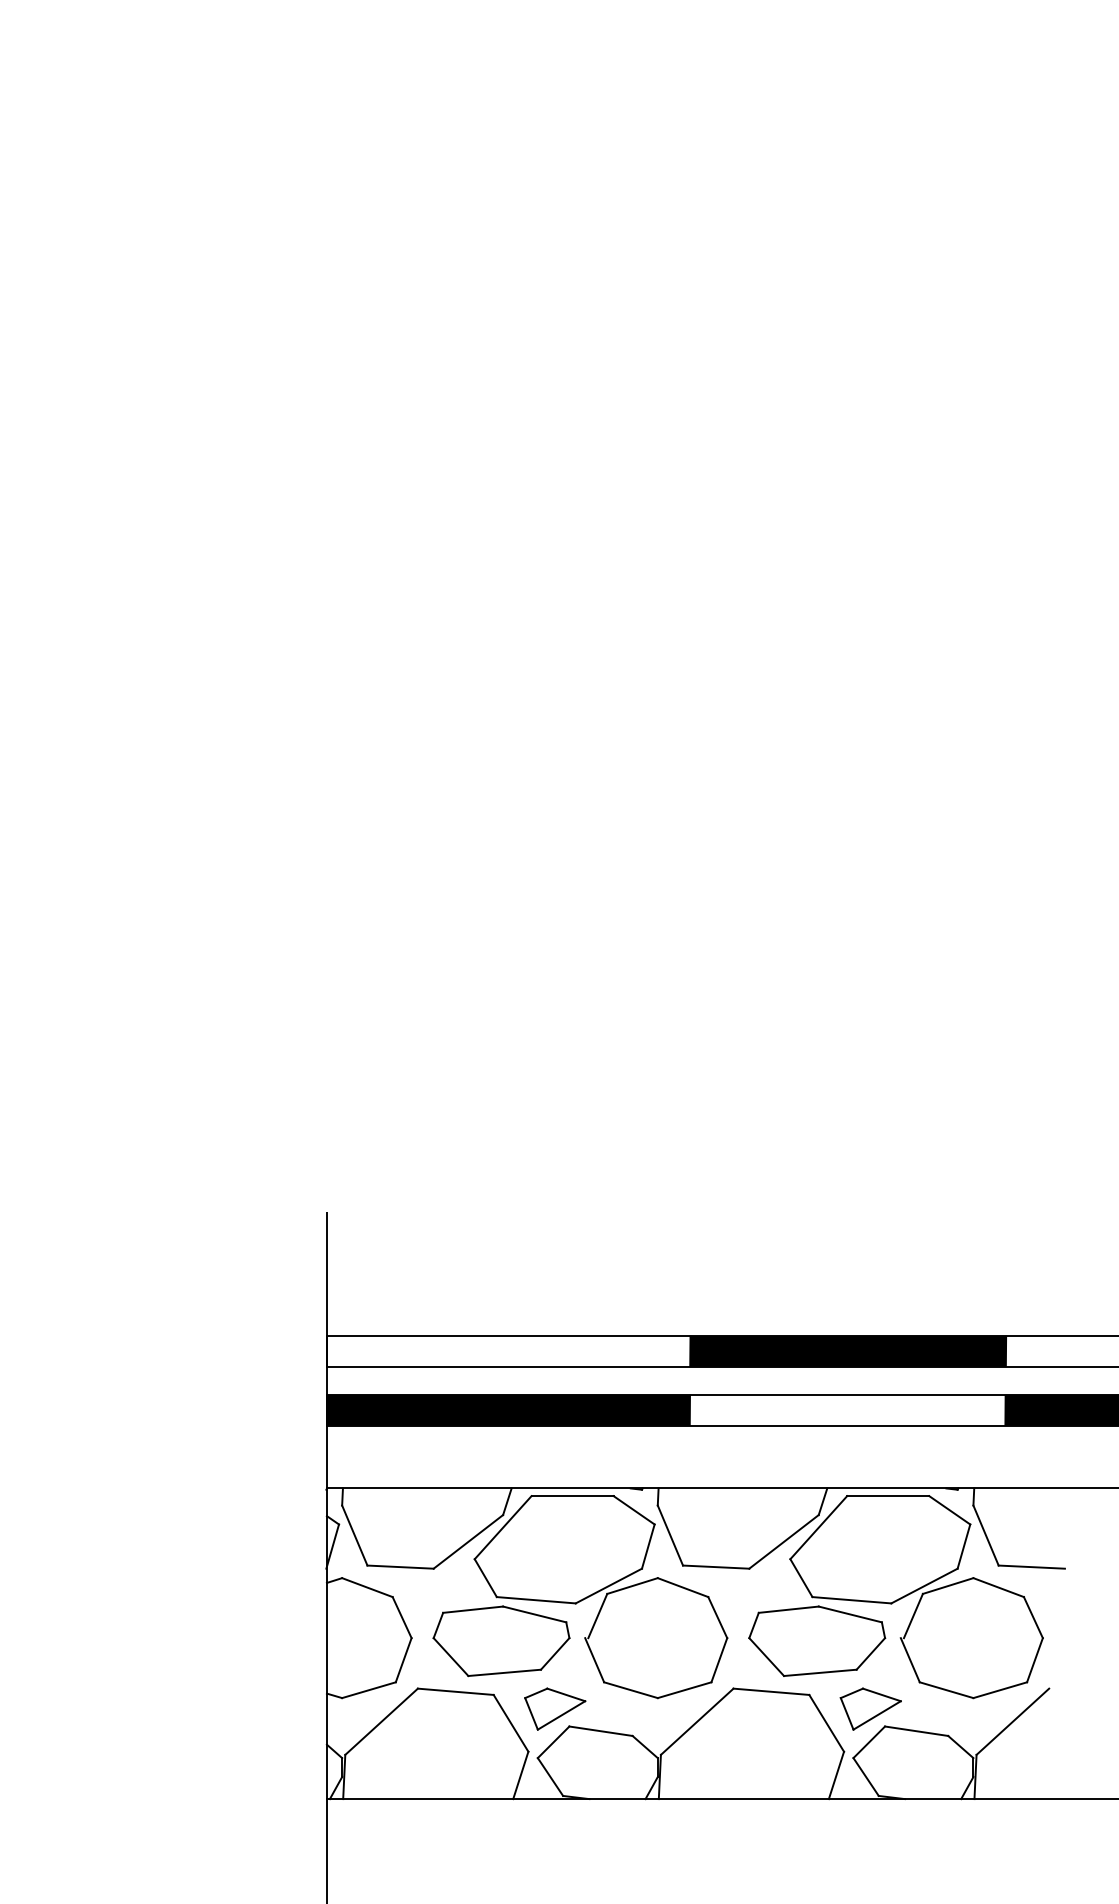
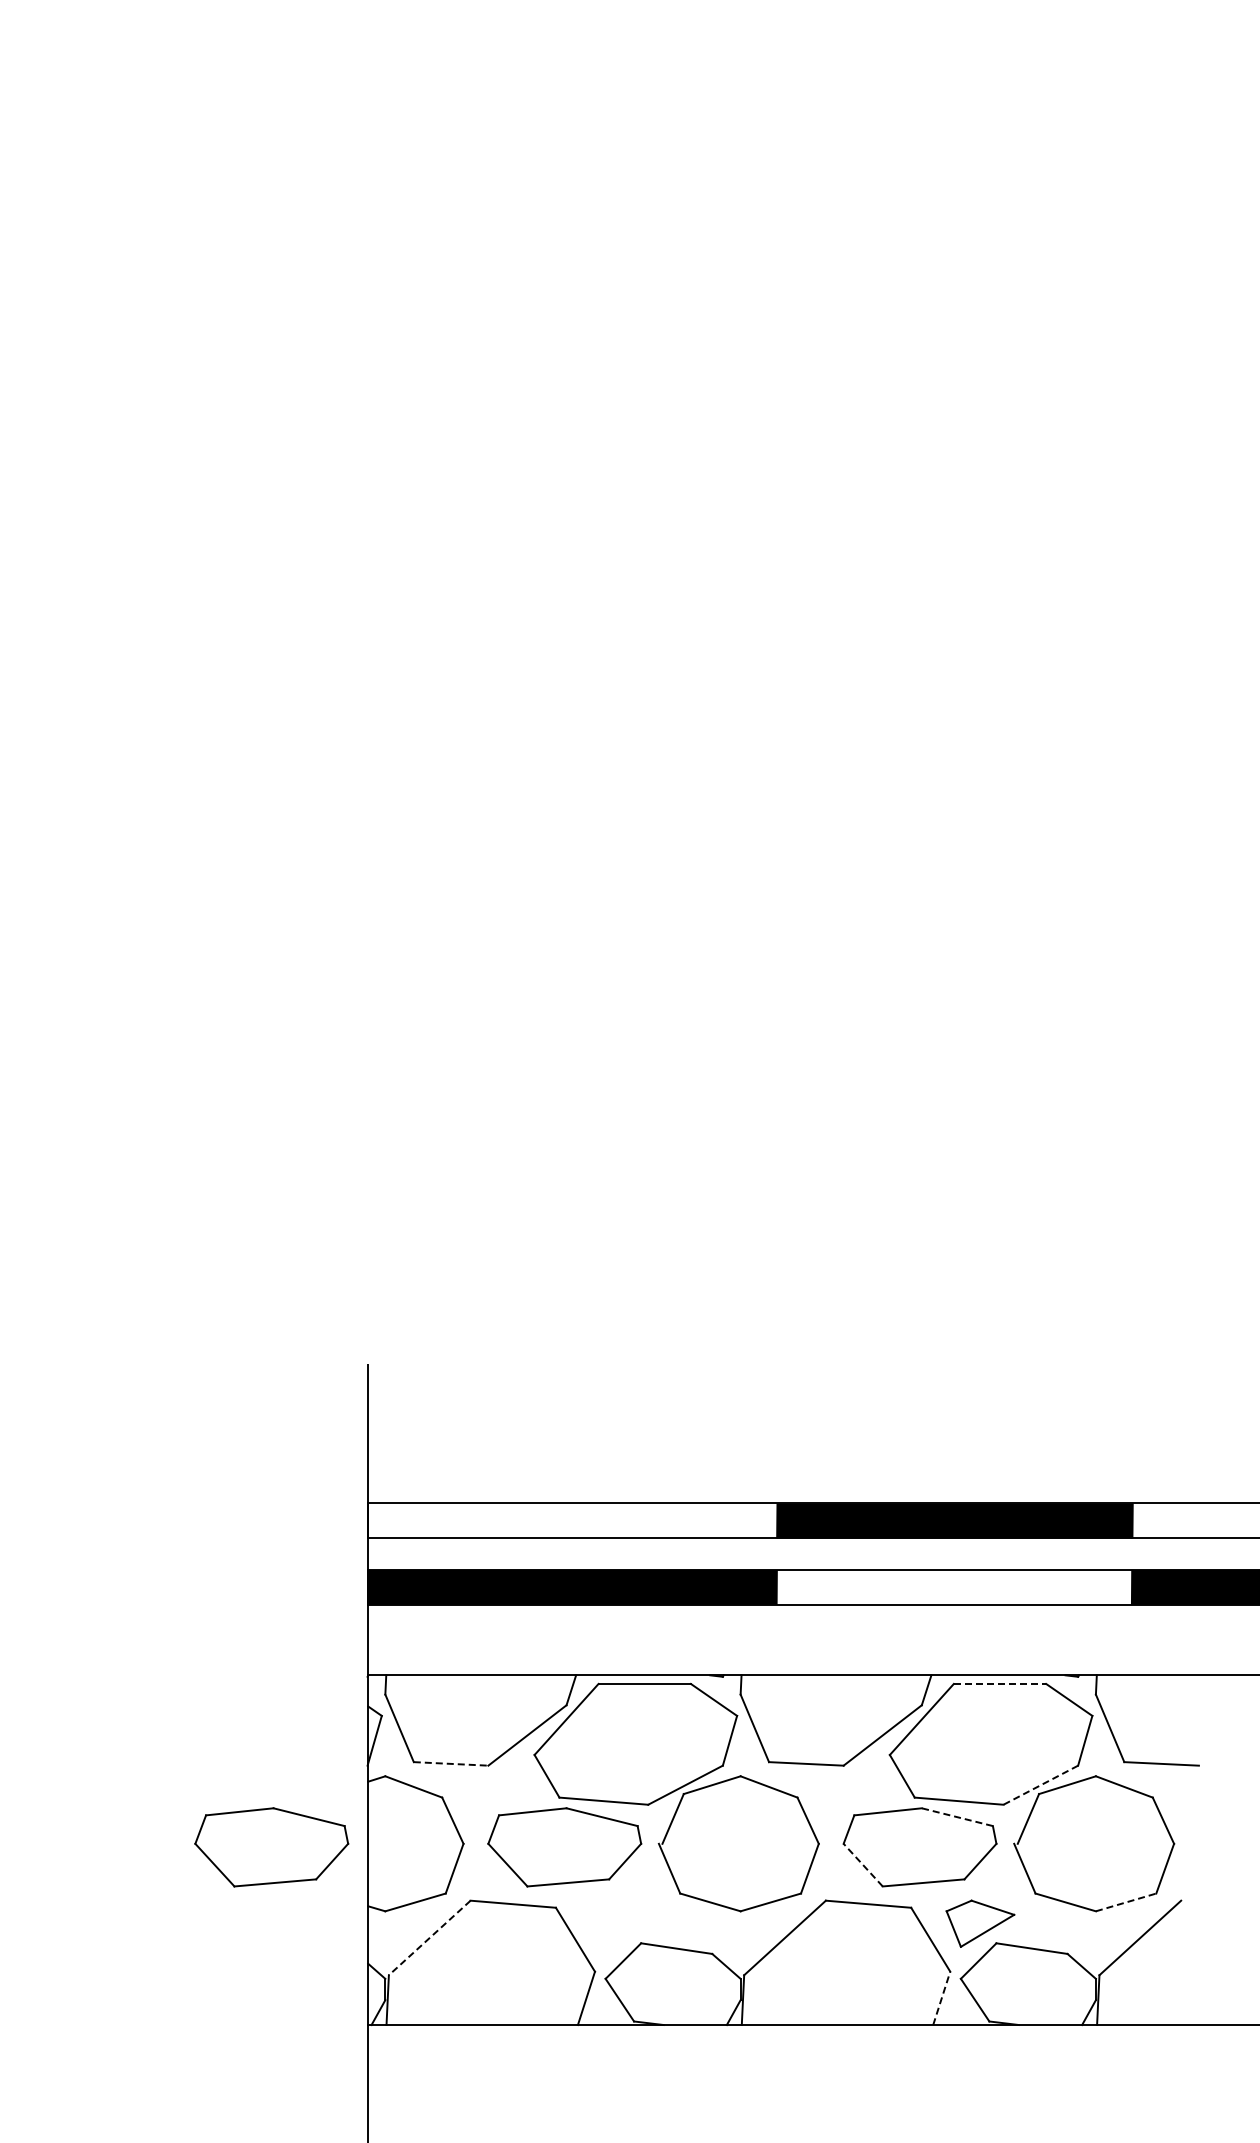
line: (888, 1495) -> (1000, 1683), solid -> dashed
line: (400, 1566) -> (451, 1763), solid -> dashed
line: (924, 1586) -> (1040, 1785), solid -> dashed
line: (850, 1614) -> (957, 1817), solid -> dashed
part: (241, 1641) -> (271, 1847), added
line: (766, 1657) -> (863, 1865), solid -> dashed
line: (1000, 1690) -> (1126, 1902), solid -> dashed
part: (554, 1708) -> (624, 1923), removed
line: (381, 1722) -> (429, 1938), solid -> dashed
line: (836, 1775) -> (941, 1998), solid -> dashed

